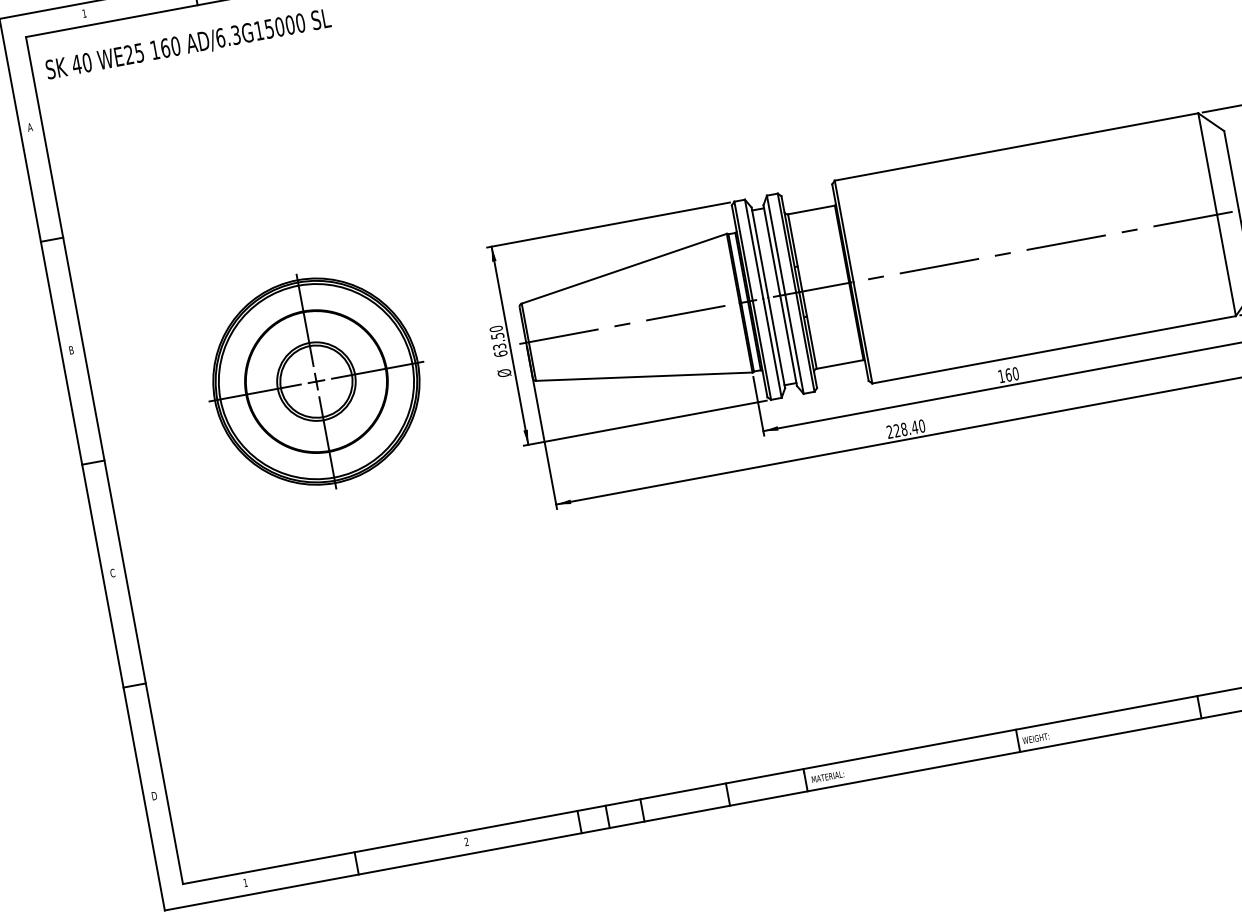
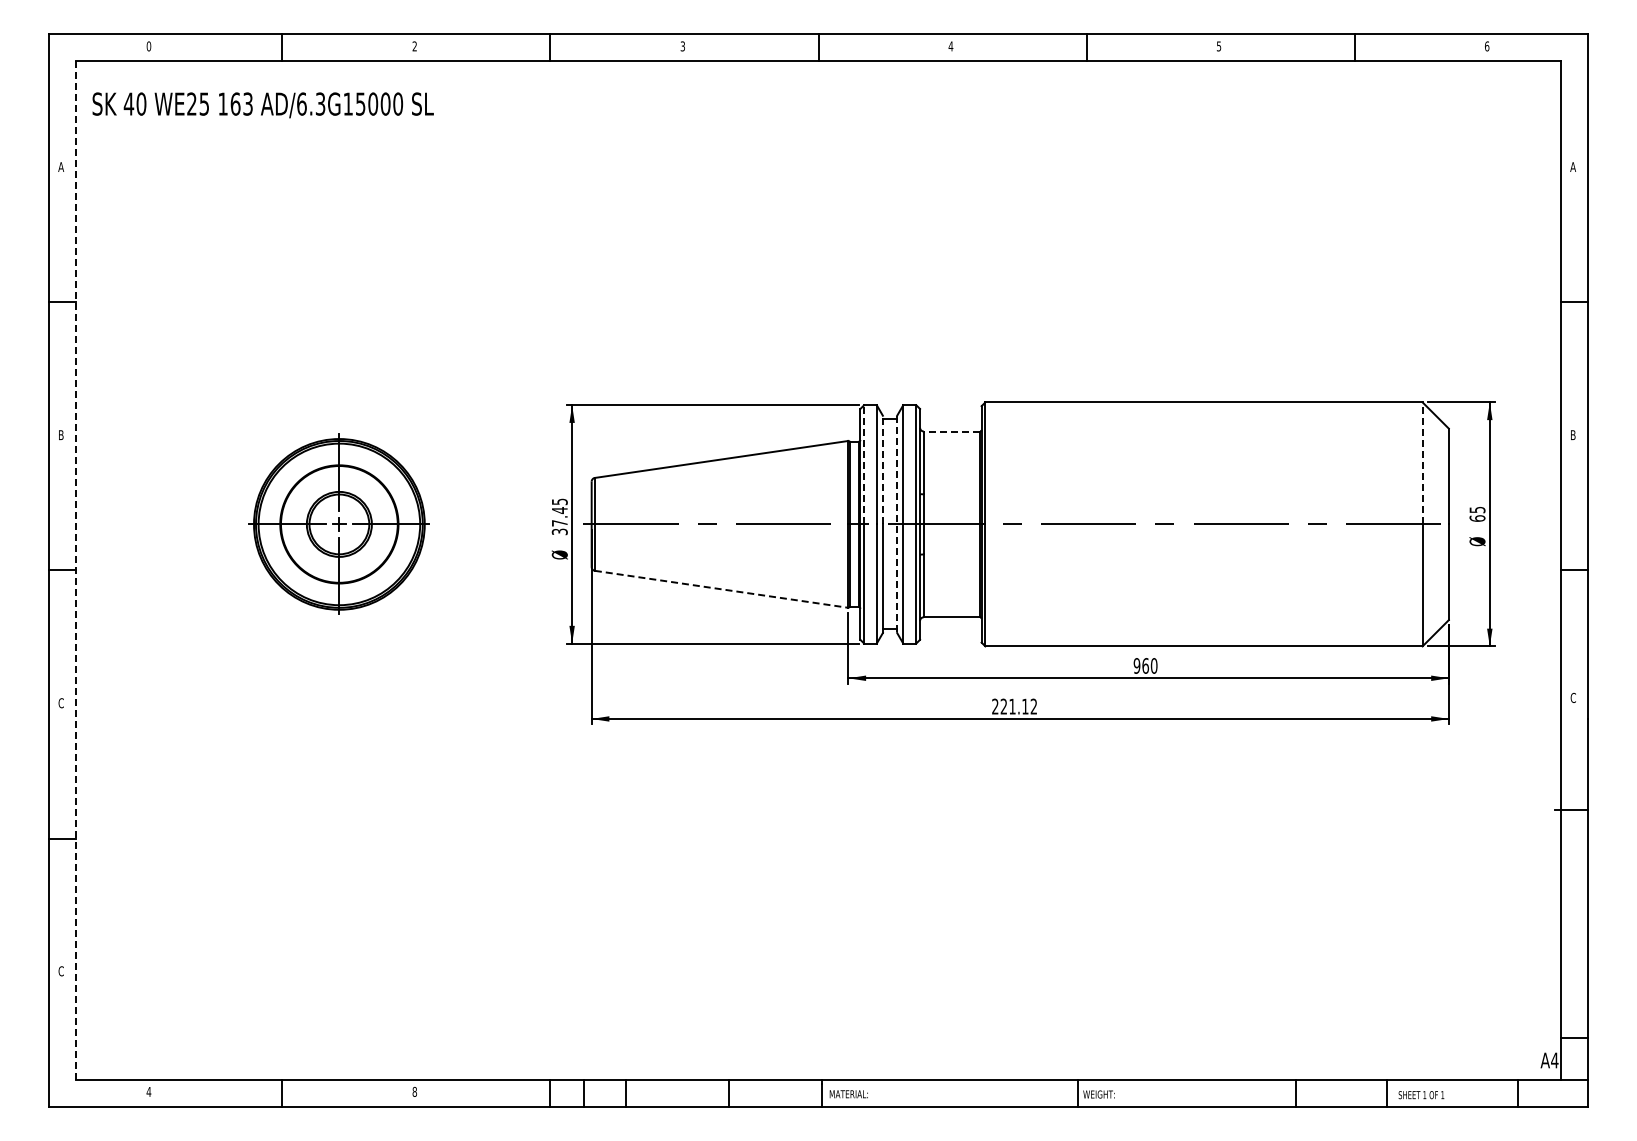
text: (84, 13) -> (148, 46), 1 -> 0
text: (175, 45) -> (247, 103), 160 -> 163
line: (1207, 164) -> (1422, 463), solid -> dashed
line: (811, 210) -> (951, 431), solid -> dashed
line: (743, 250) -> (864, 464), solid -> dashed
line: (759, 252) -> (882, 469), solid -> dashed
line: (780, 295) -> (897, 524), solid -> dashed
text: (498, 341) -> (559, 516), 63.50 -> 37.45
line: (645, 376) -> (722, 589), solid -> dashed
text: (1000, 376) -> (1136, 665), 160 -> 960
part: (316, 381) -> (339, 524), size x0.7
text: (913, 427) -> (1023, 706), 228.40 -> 221.12
line: (104, 460) -> (75, 570), solid -> dashed
text: (154, 796) -> (61, 971), D -> C
text: (466, 841) -> (414, 1091), 2 -> 8
text: (245, 882) -> (148, 1091), 1 -> 4

